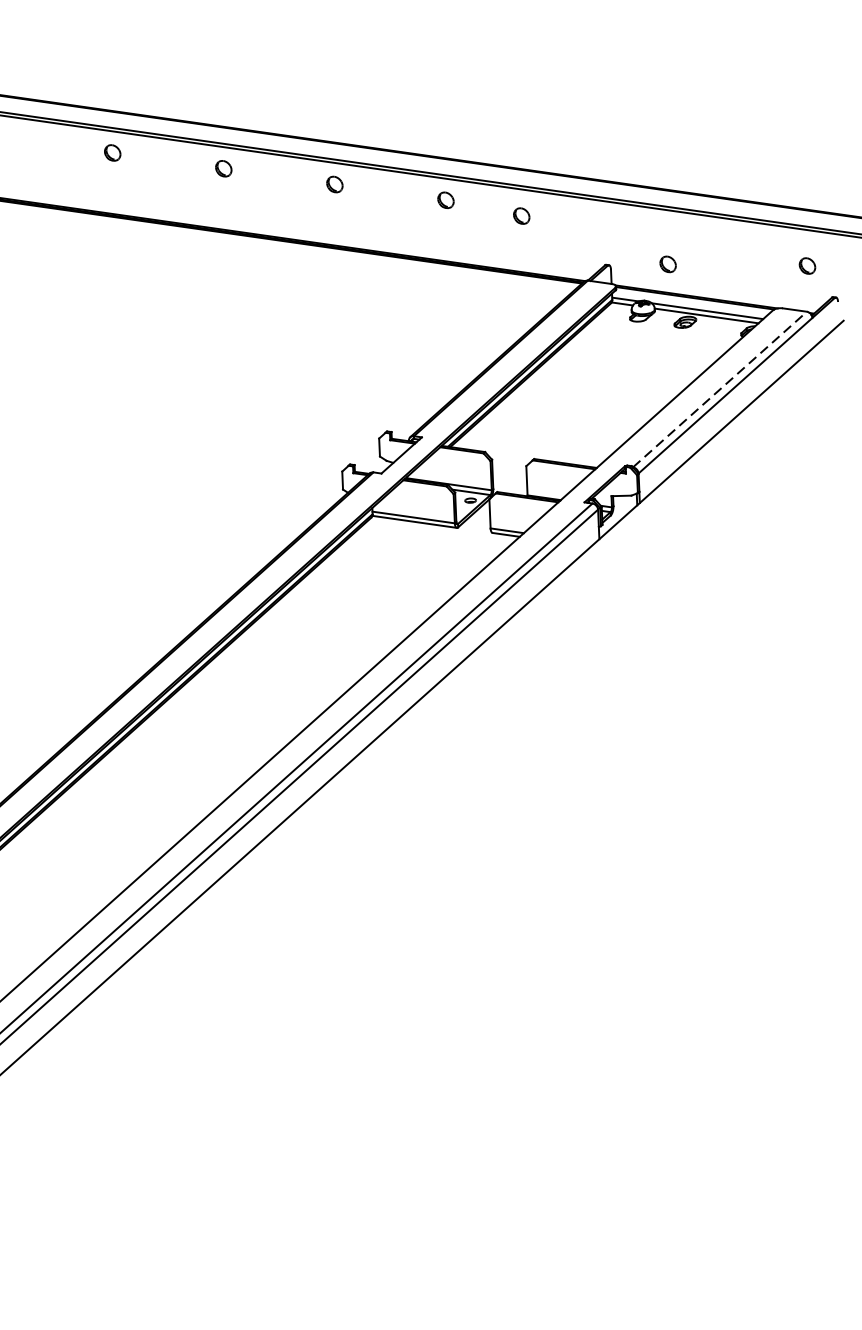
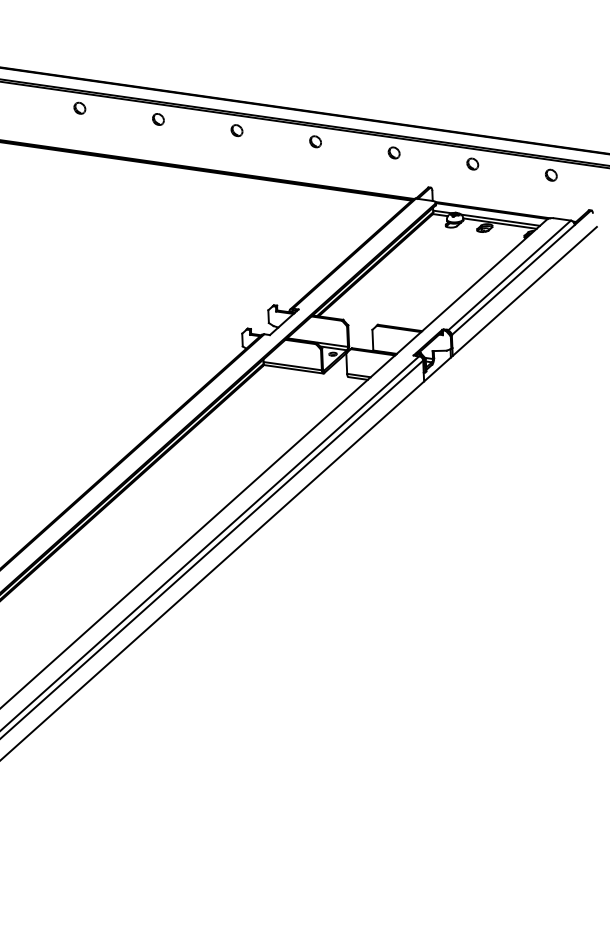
part: (520, 215) -> (393, 152), moved
part: (667, 263) -> (472, 163), moved
part: (807, 264) -> (551, 174), moved
line: (720, 389) -> (509, 275), dashed -> solid

